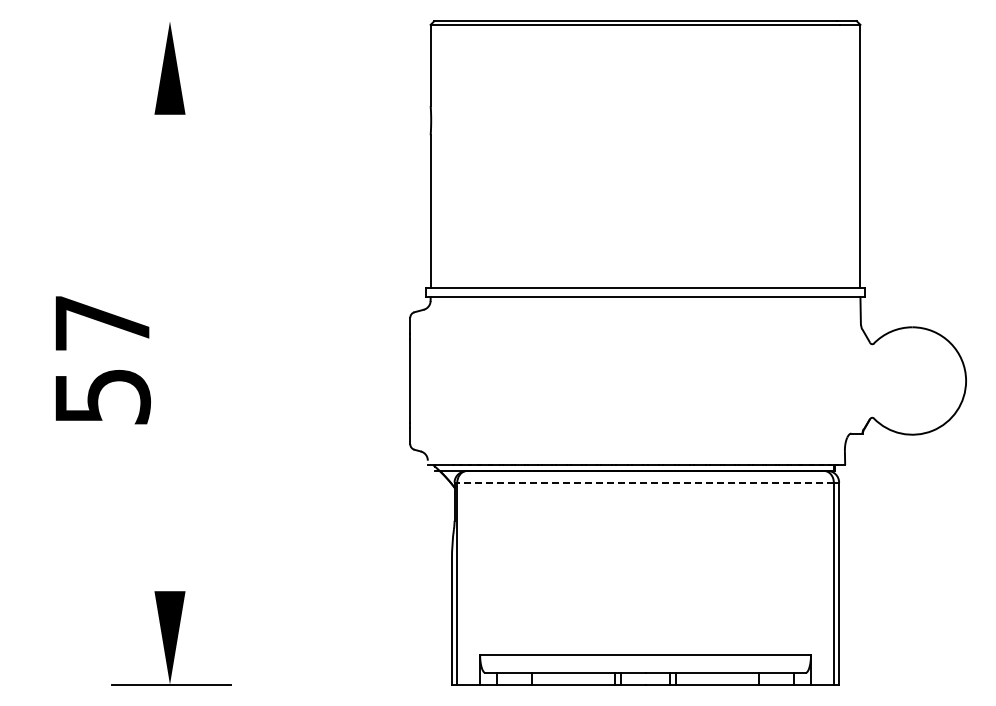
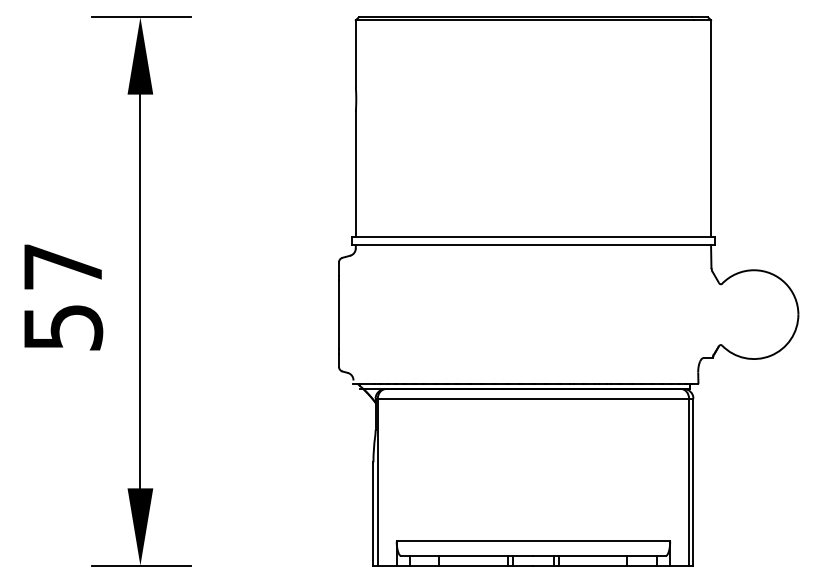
line: (170, 21) -> (140, 17), added
line: (170, 351) -> (140, 290), added
text: (102, 360) -> (63, 297), moved
line: (645, 482) -> (533, 398), dashed -> solid

